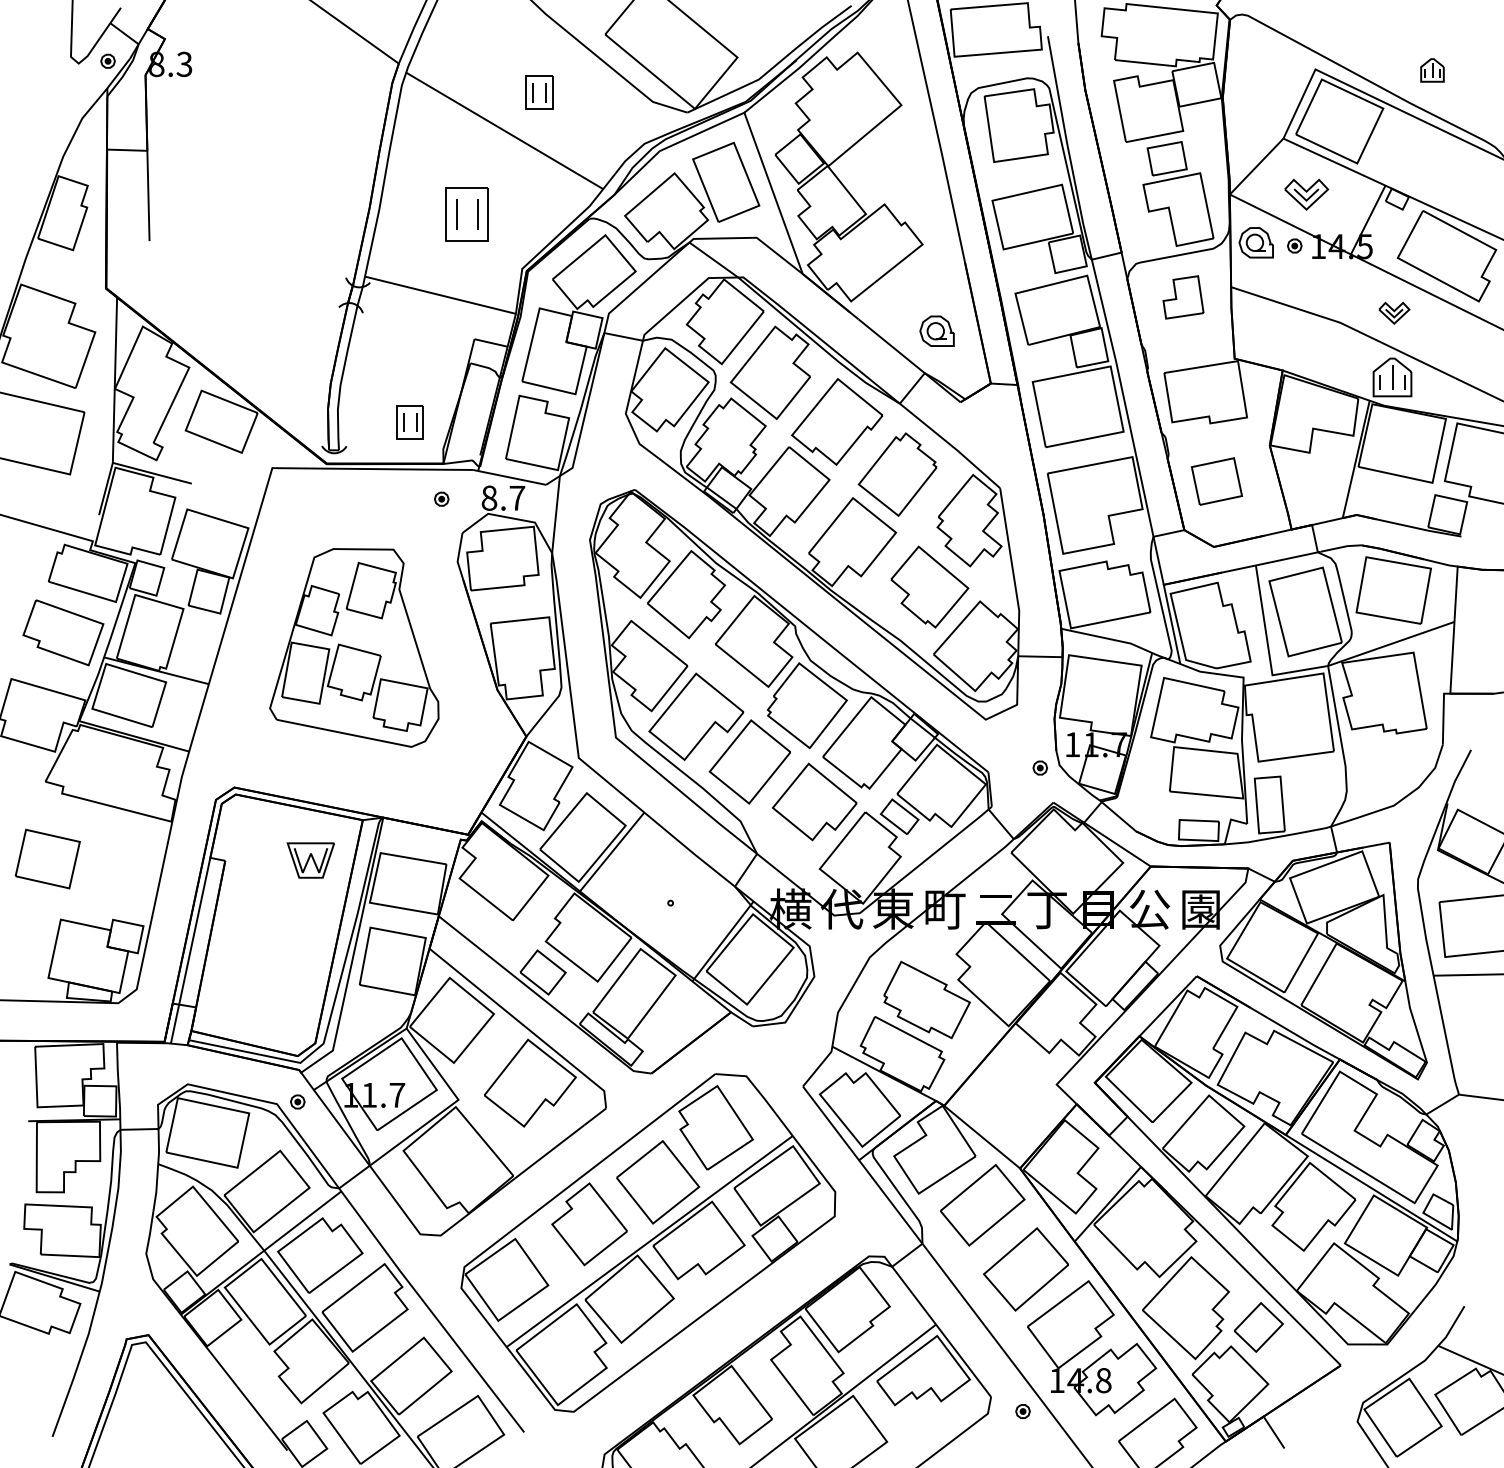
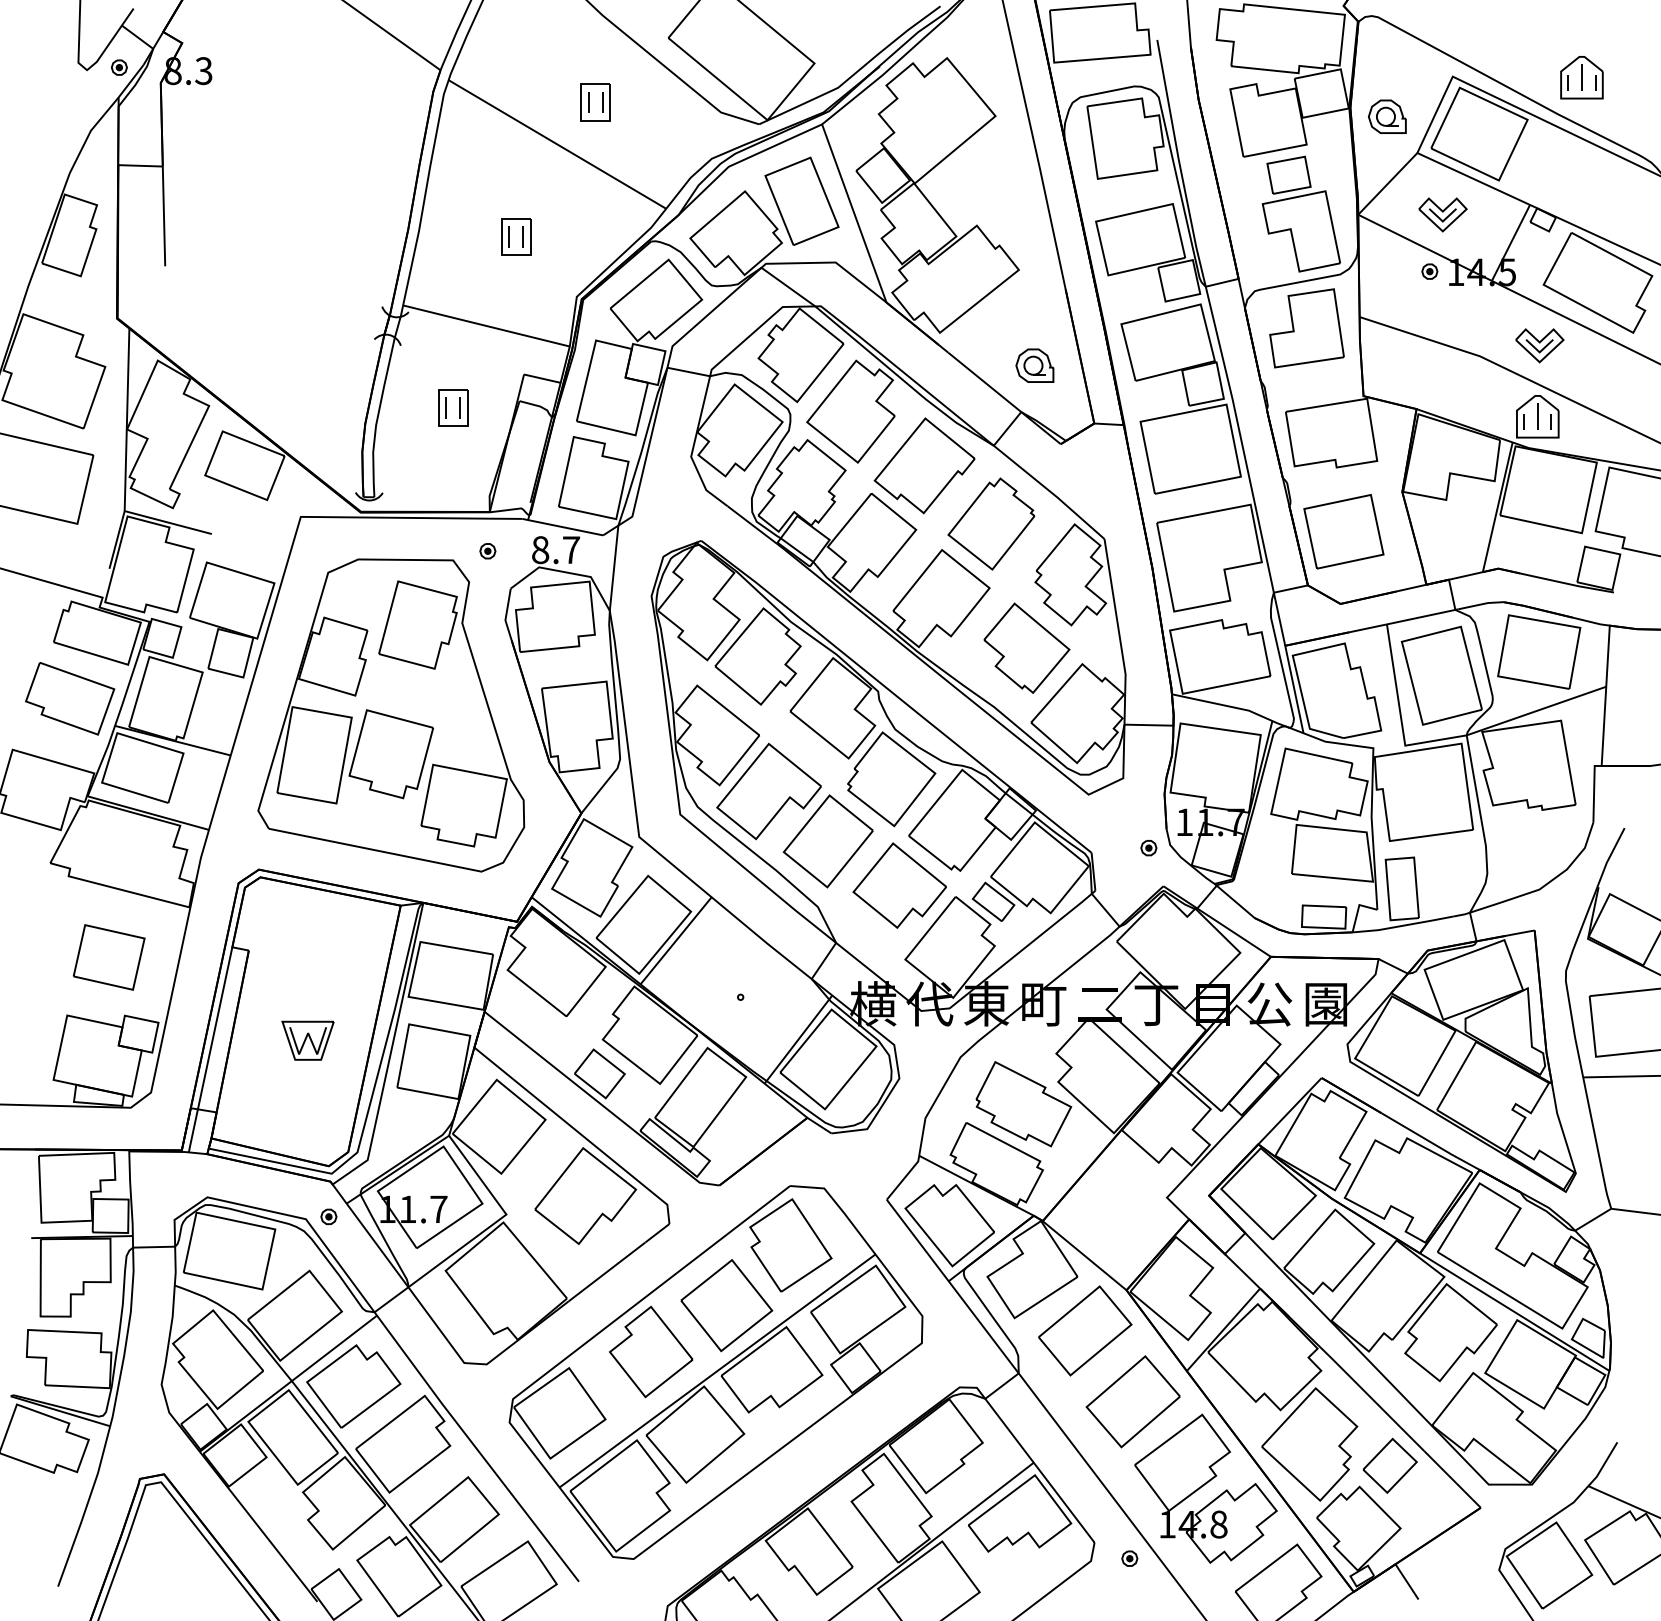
part: (1432, 70) -> (1581, 77), size x1.67
part: (467, 214) -> (516, 236), size x0.62
part: (1255, 242) -> (1386, 116), moved
part: (1183, 297) -> (1307, 328), size x1.67
part: (1394, 313) -> (1540, 346), size x1.43
part: (409, 422) -> (452, 407), moved
part: (1216, 481) -> (1343, 531), size x1.43
part: (354, 647) -> (391, 714), size x1.43
part: (47, 858) -> (108, 956), moved
part: (310, 860) -> (307, 1040), moved

